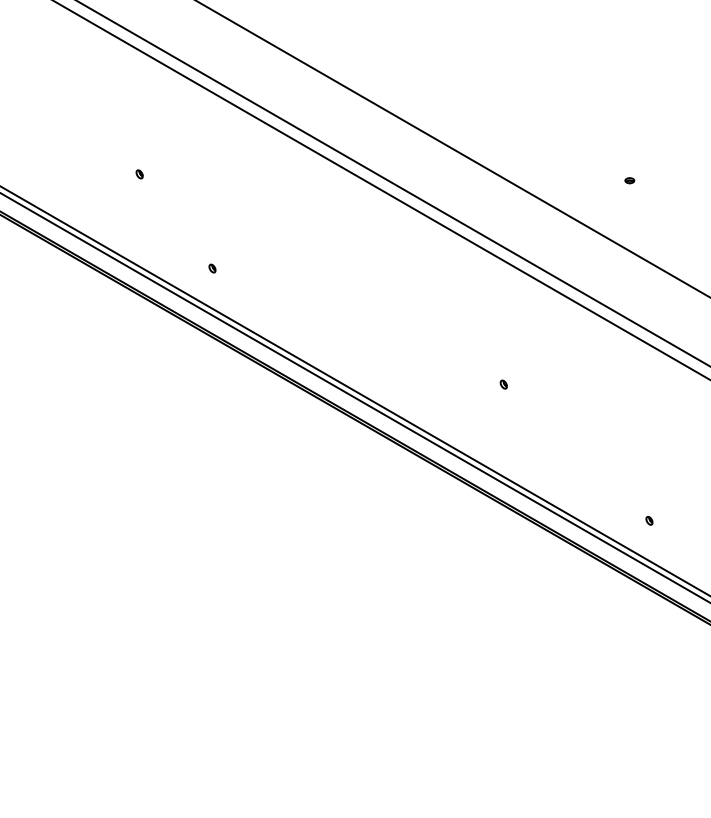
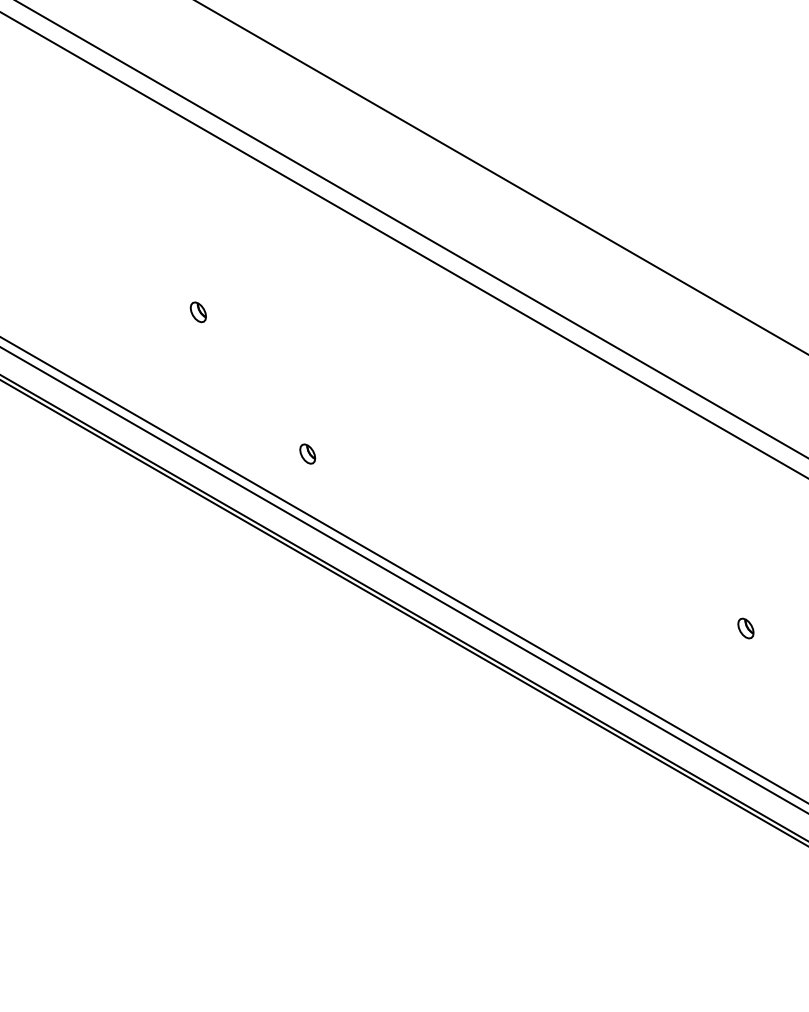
part: (139, 174) -> (197, 312), size x1.6
part: (212, 268) -> (307, 453), size x1.6
part: (503, 384) -> (745, 628), size x1.6

